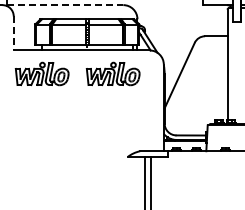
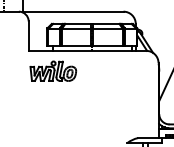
line: (65, 5) -> (73, 11), dashed -> solid
line: (13, 33) -> (28, 36), dashed -> solid
part: (112, 73) -> (114, 70), removed

